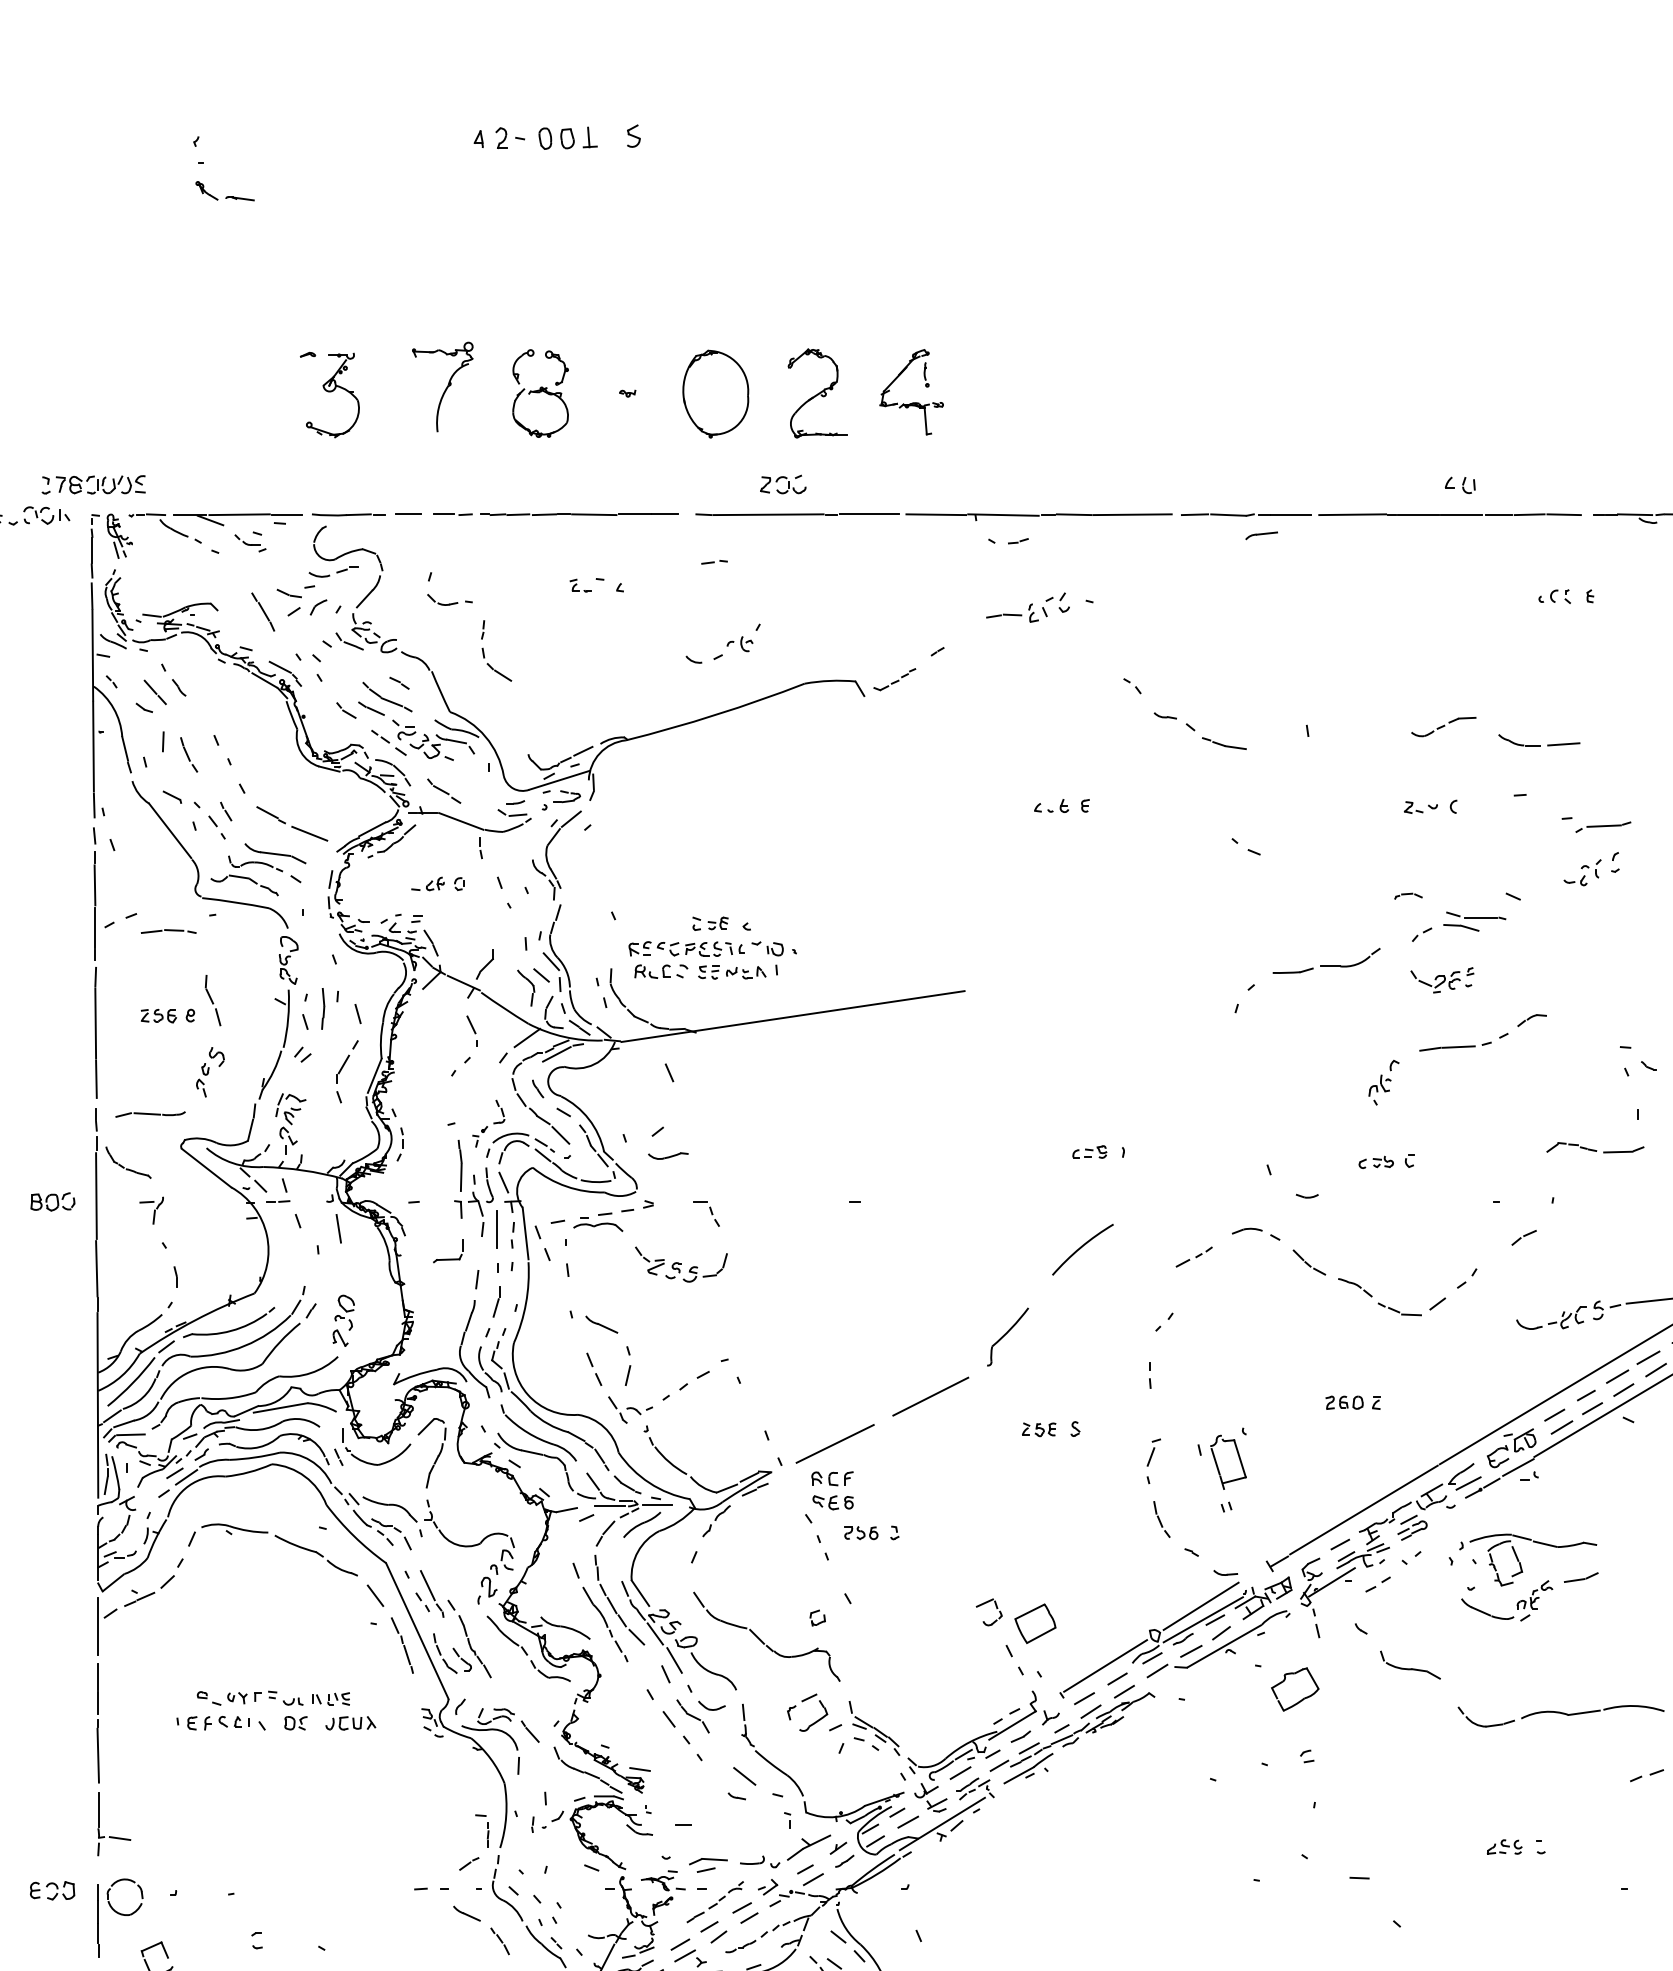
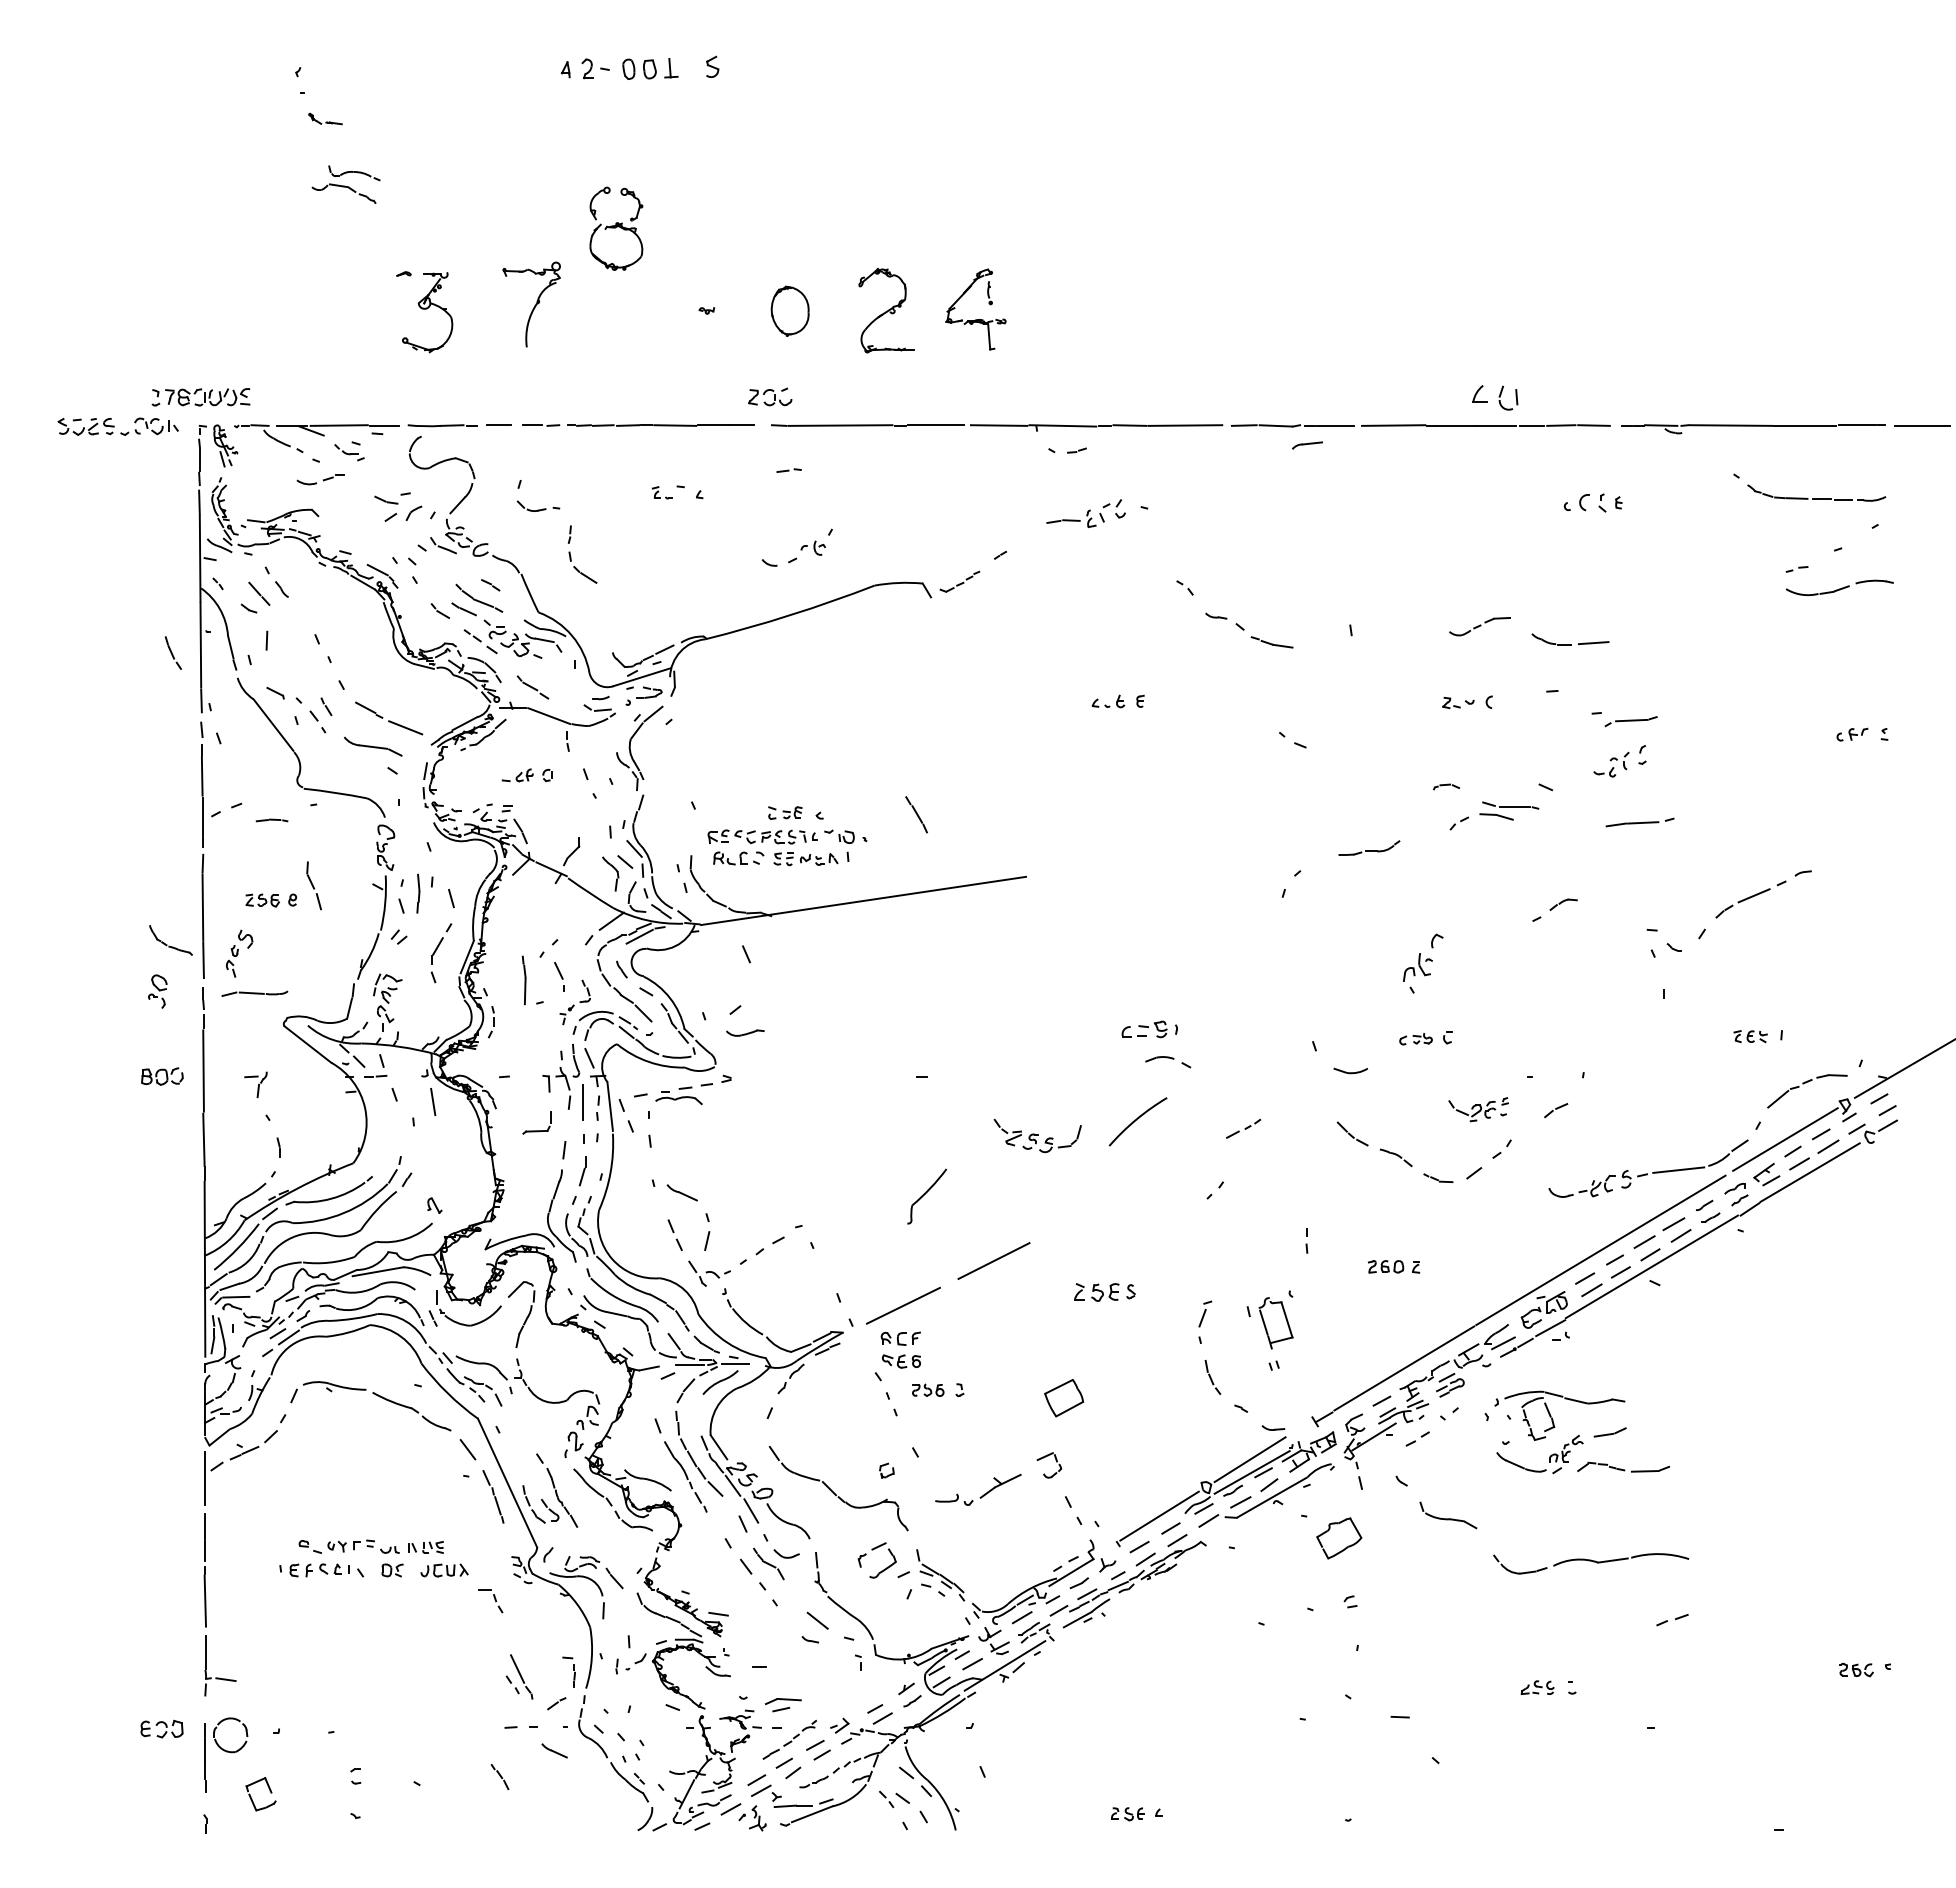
part: (225, 190) -> (325, 118), size x0.6
part: (540, 393) -> (616, 228), moved
part: (714, 394) -> (789, 311), size x0.6
part: (783, 484) -> (770, 396), moved
part: (1460, 485) -> (1495, 397), size x1.6
part: (333, 571) -> (320, 479), moved
part: (1554, 596) -> (1584, 503), size x1.4
line: (263, 611) -> (916, 814), moved
part: (188, 754) -> (172, 652), moved
part: (246, 875) -> (345, 184), moved
part: (168, 931) -> (271, 820), size x0.6
part: (1327, 960) -> (1369, 847), size x0.6
part: (1442, 980) -> (1478, 1109), moved
part: (472, 1030) -> (559, 976), moved
part: (1454, 1046) -> (1639, 822), moved
part: (210, 1072) -> (239, 953), moved
part: (1384, 1082) -> (1423, 963), size x1.4
part: (1595, 1146) -> (1623, 1466), moved
part: (1089, 1151) -> (1144, 1028), size x1.4
part: (128, 1162) -> (170, 940), moved
part: (459, 1165) -> (523, 980), moved
part: (1307, 1196) -> (1350, 1071), size x1.6
part: (706, 1214) -> (490, 1601), moved
part: (1256, 1234) -> (1168, 1062), moved
part: (681, 1265) -> (1037, 1136), moved
part: (1400, 1308) -> (1438, 1177), size x0.7
part: (344, 1312) -> (157, 991), moved
part: (1008, 1336) -> (927, 1196), moved
part: (1149, 1374) -> (1306, 1240), moved
part: (1038, 1429) -> (1096, 1292), size x1.4
part: (429, 1593) -> (519, 1676), moved
part: (1035, 1624) -> (1064, 1398), moved
part: (790, 1856) -> (983, 1494), moved
part: (499, 1941) -> (499, 1777), moved

